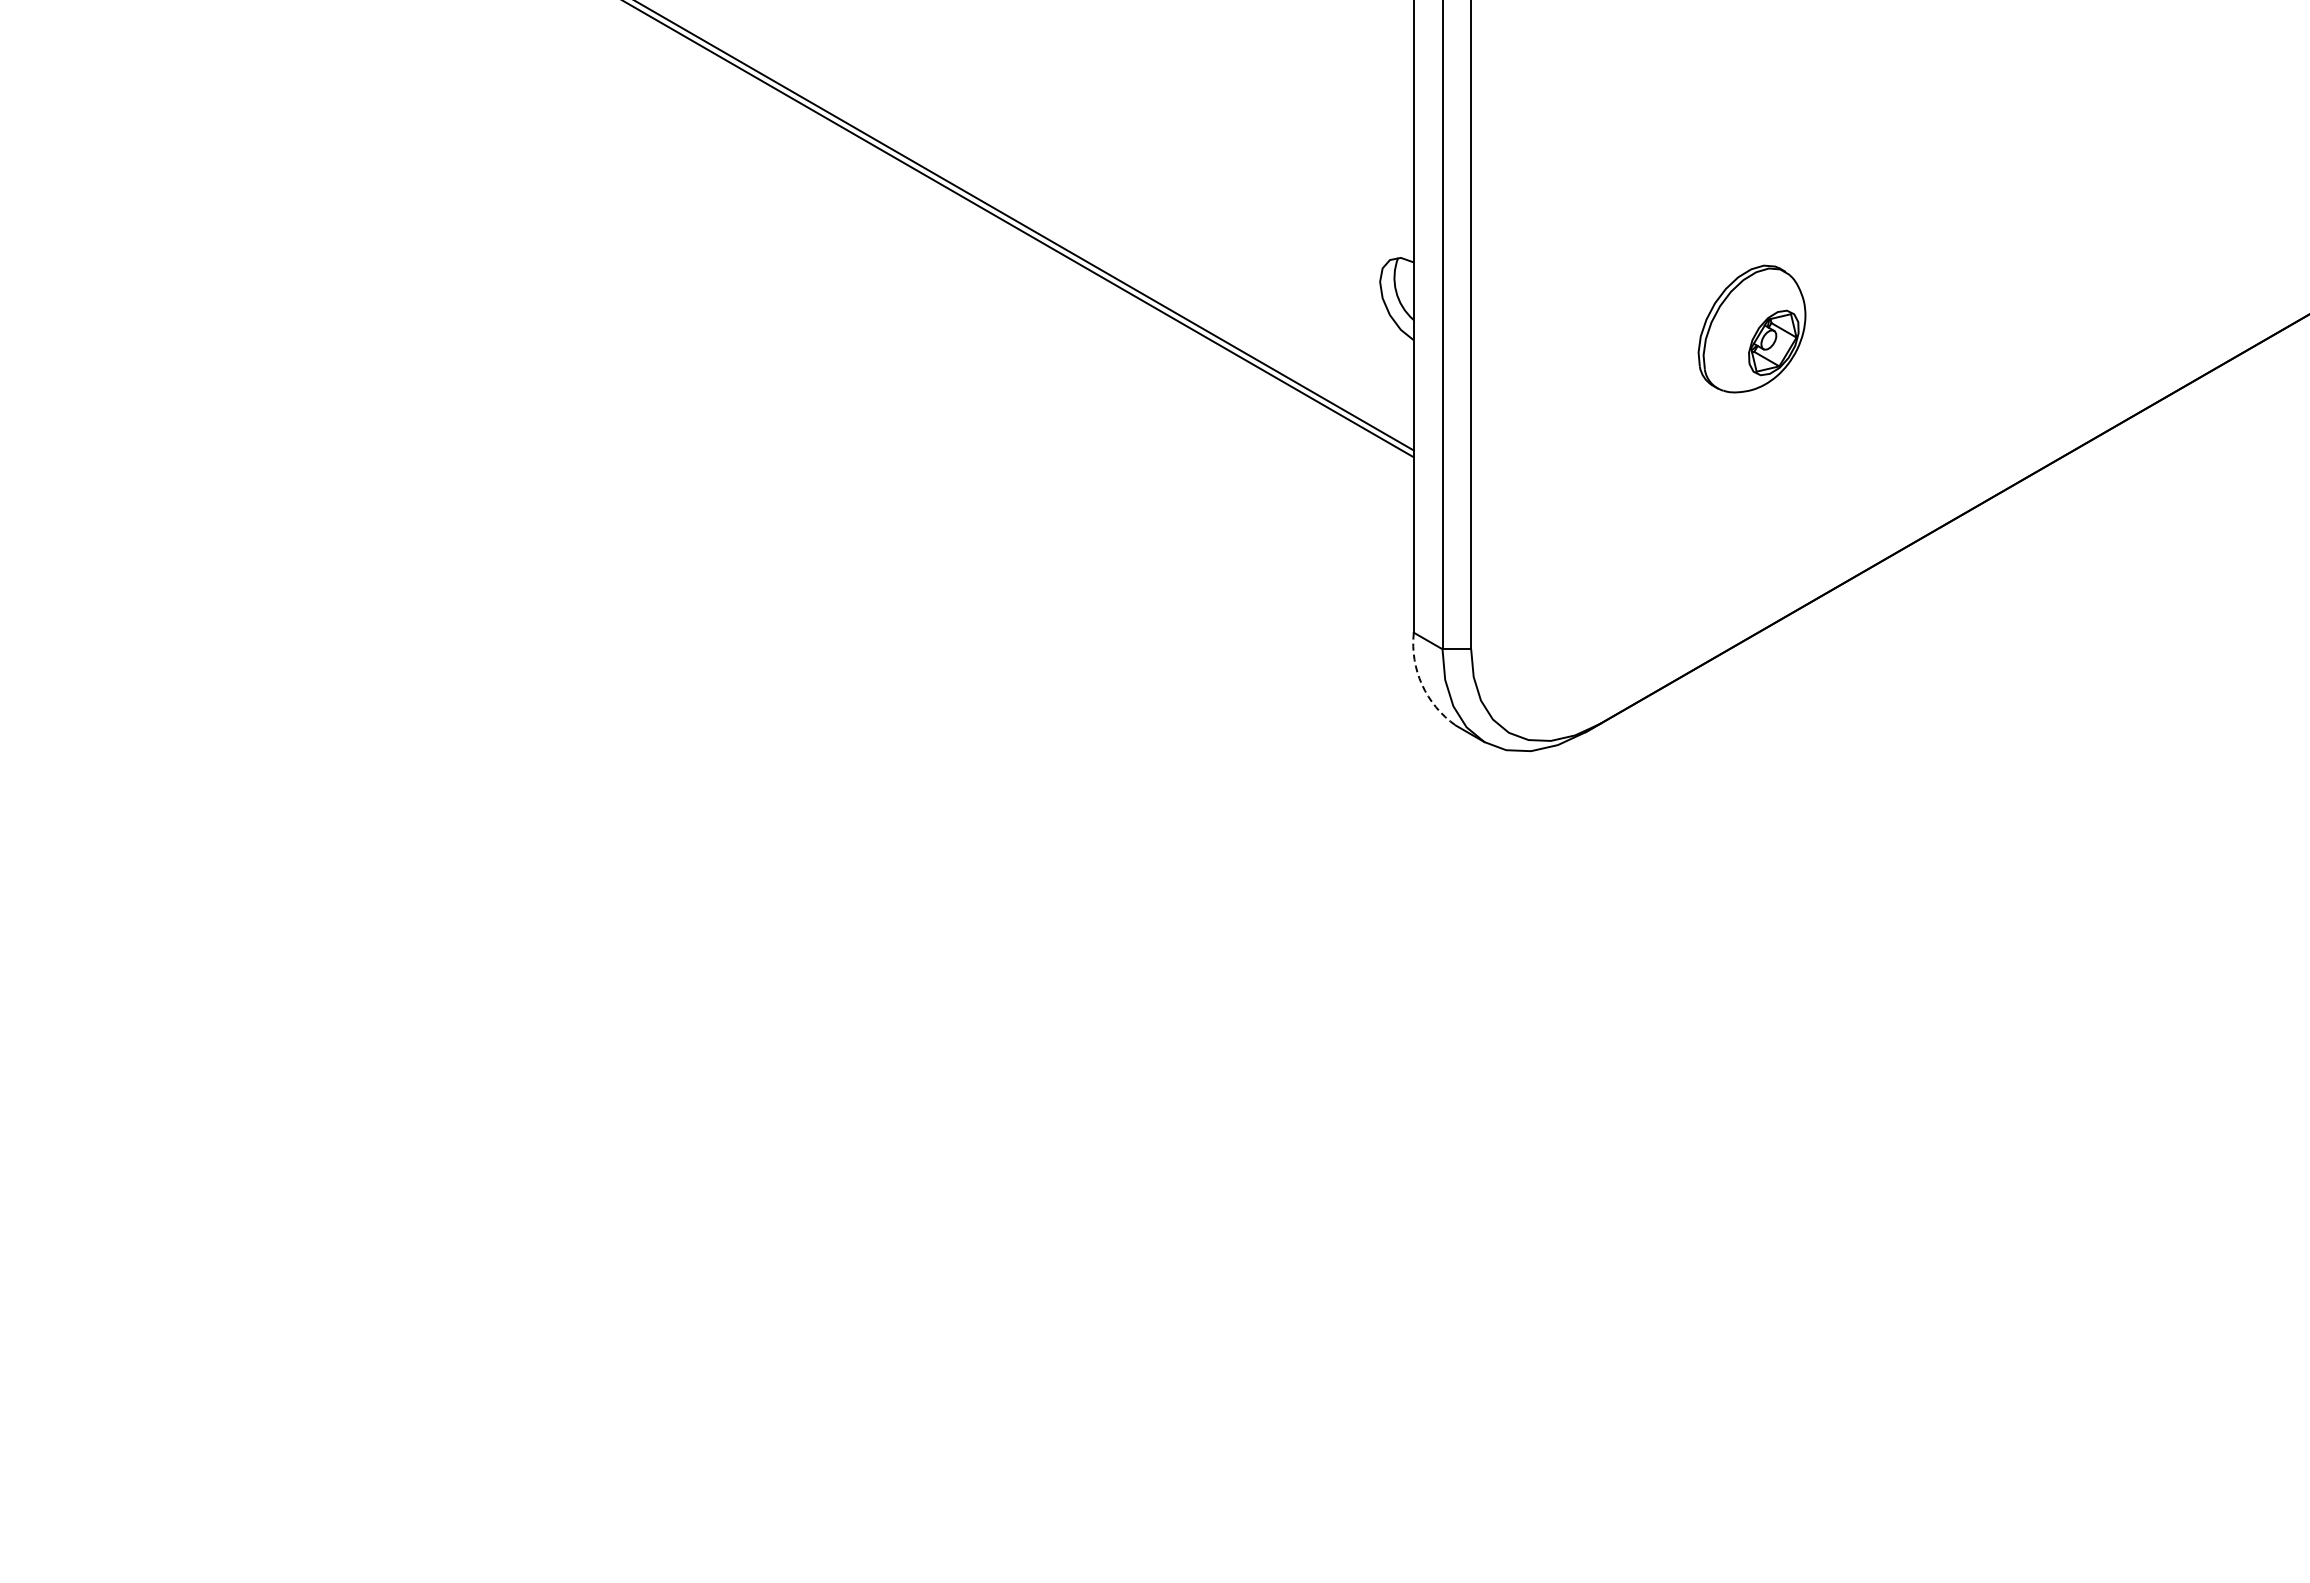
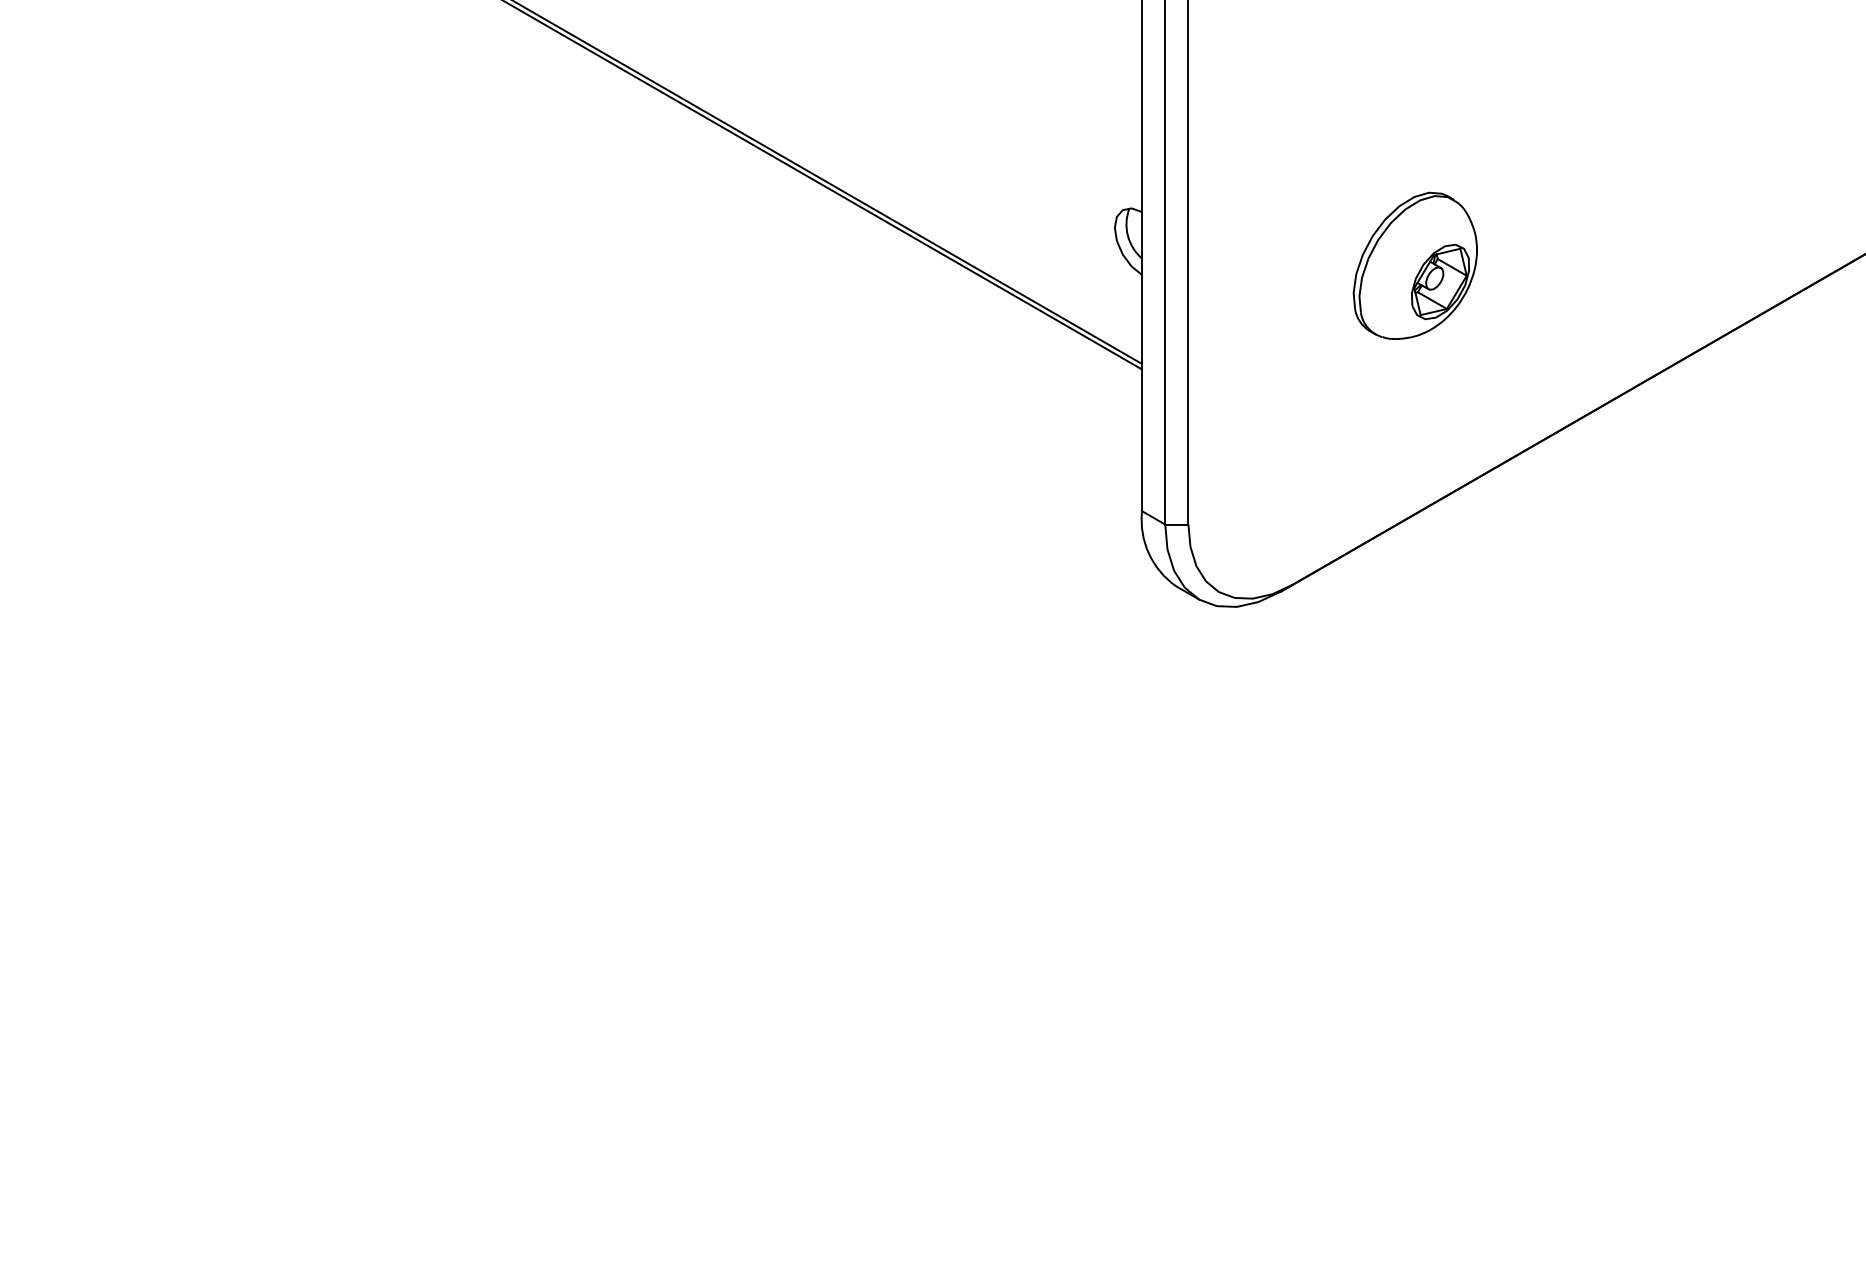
part: (1751, 328) -> (1414, 265), size x1.43
arc: (1422, 684) -> (1149, 553), dashed -> solid

